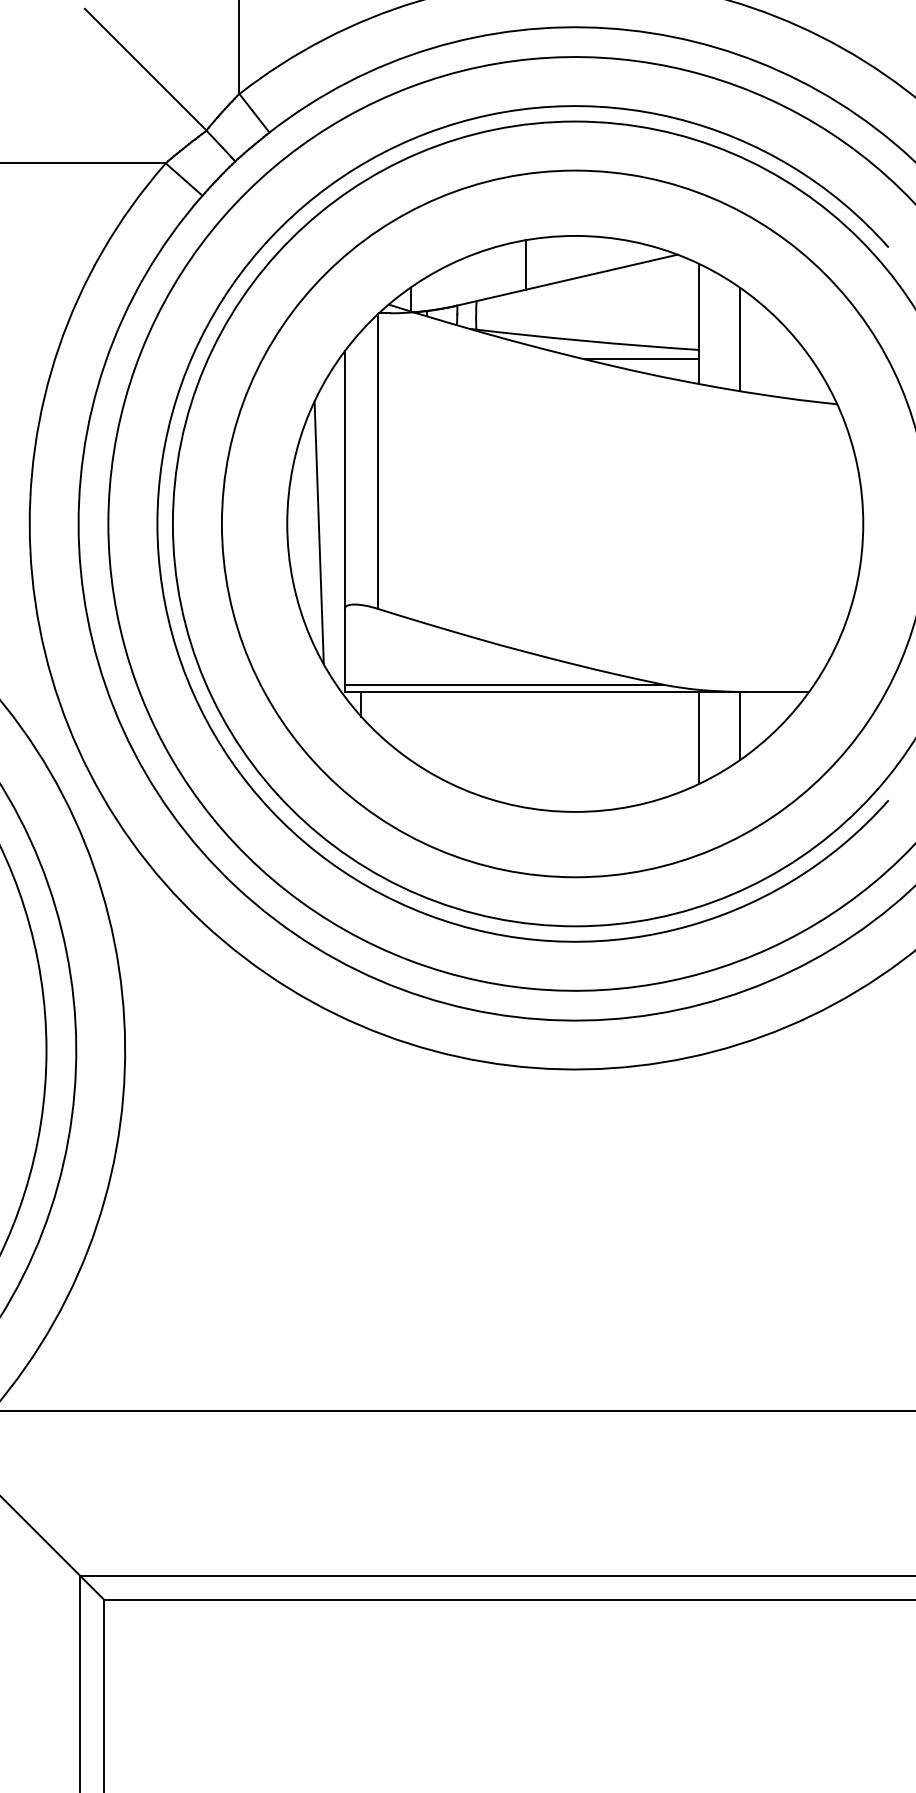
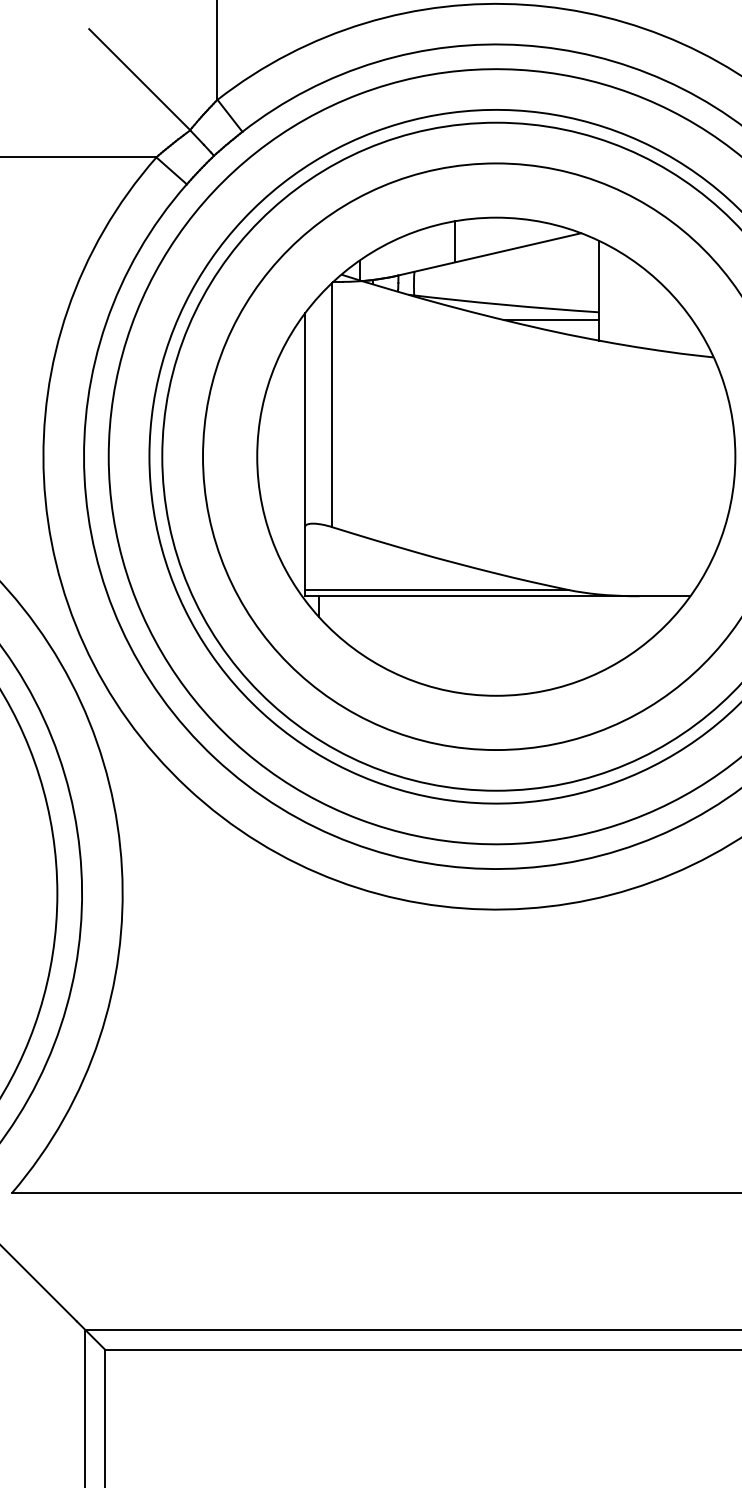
line: (739, 339) -> (632, 303), removed
line: (318, 532) -> (283, 463), removed
line: (739, 725) -> (632, 624), removed
line: (698, 737) -> (598, 634), removed

